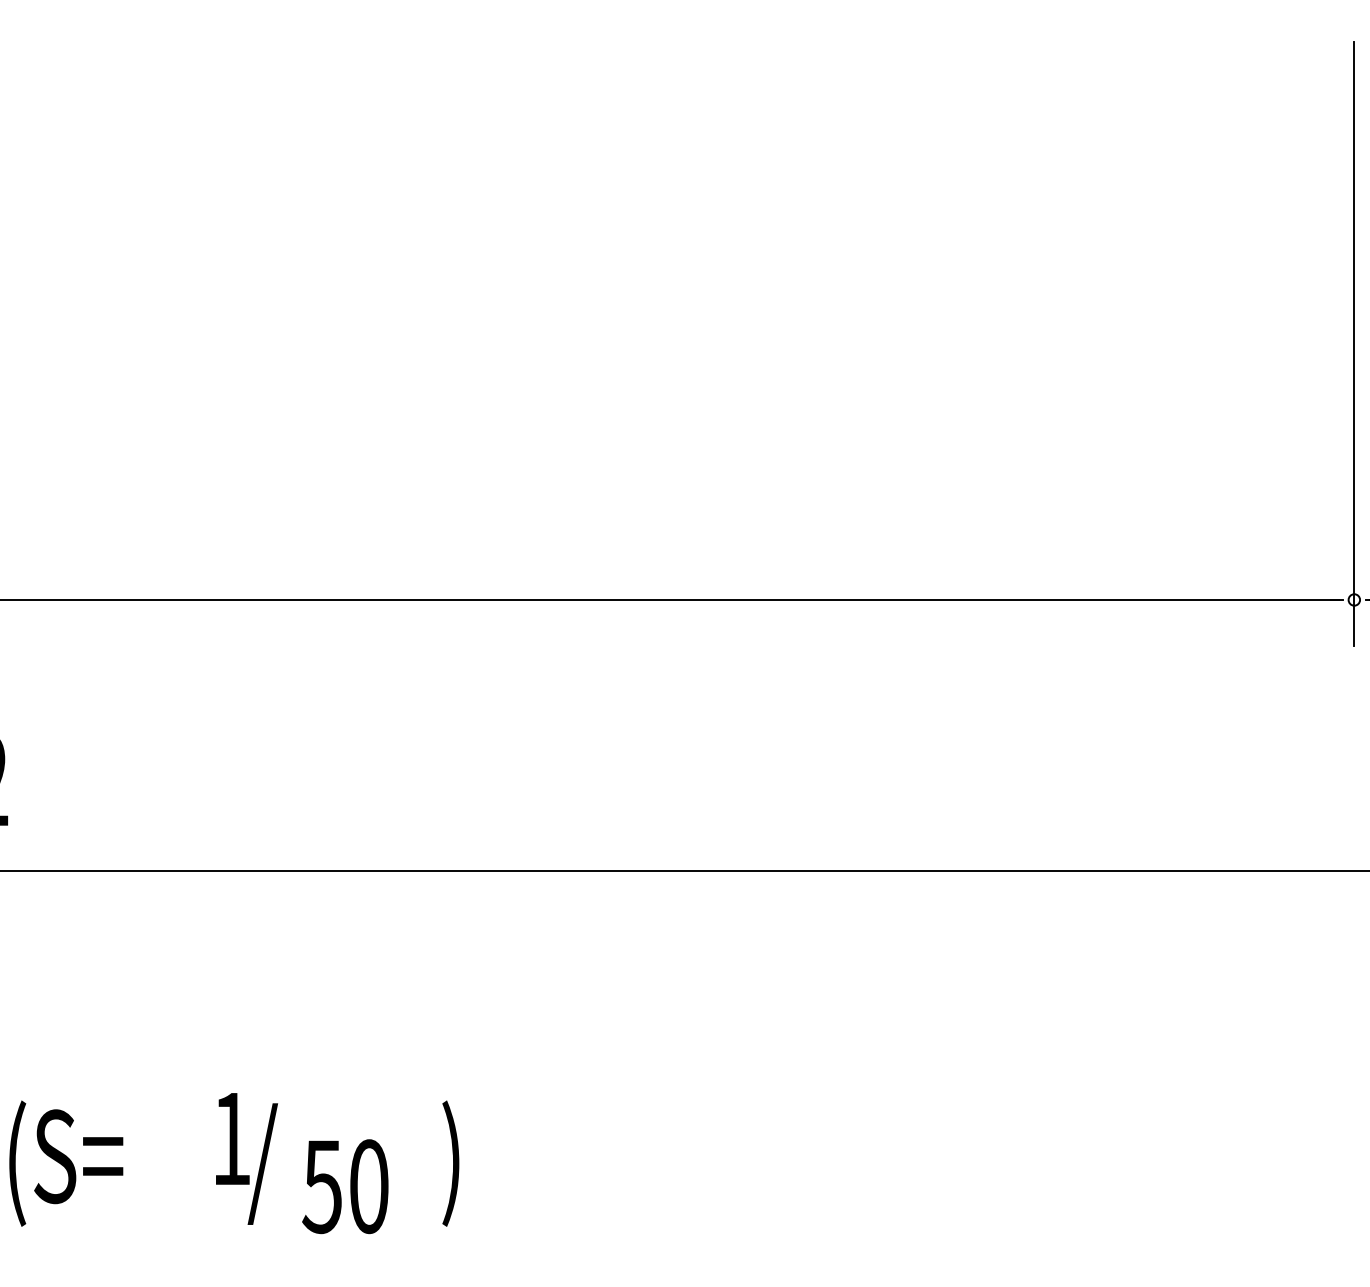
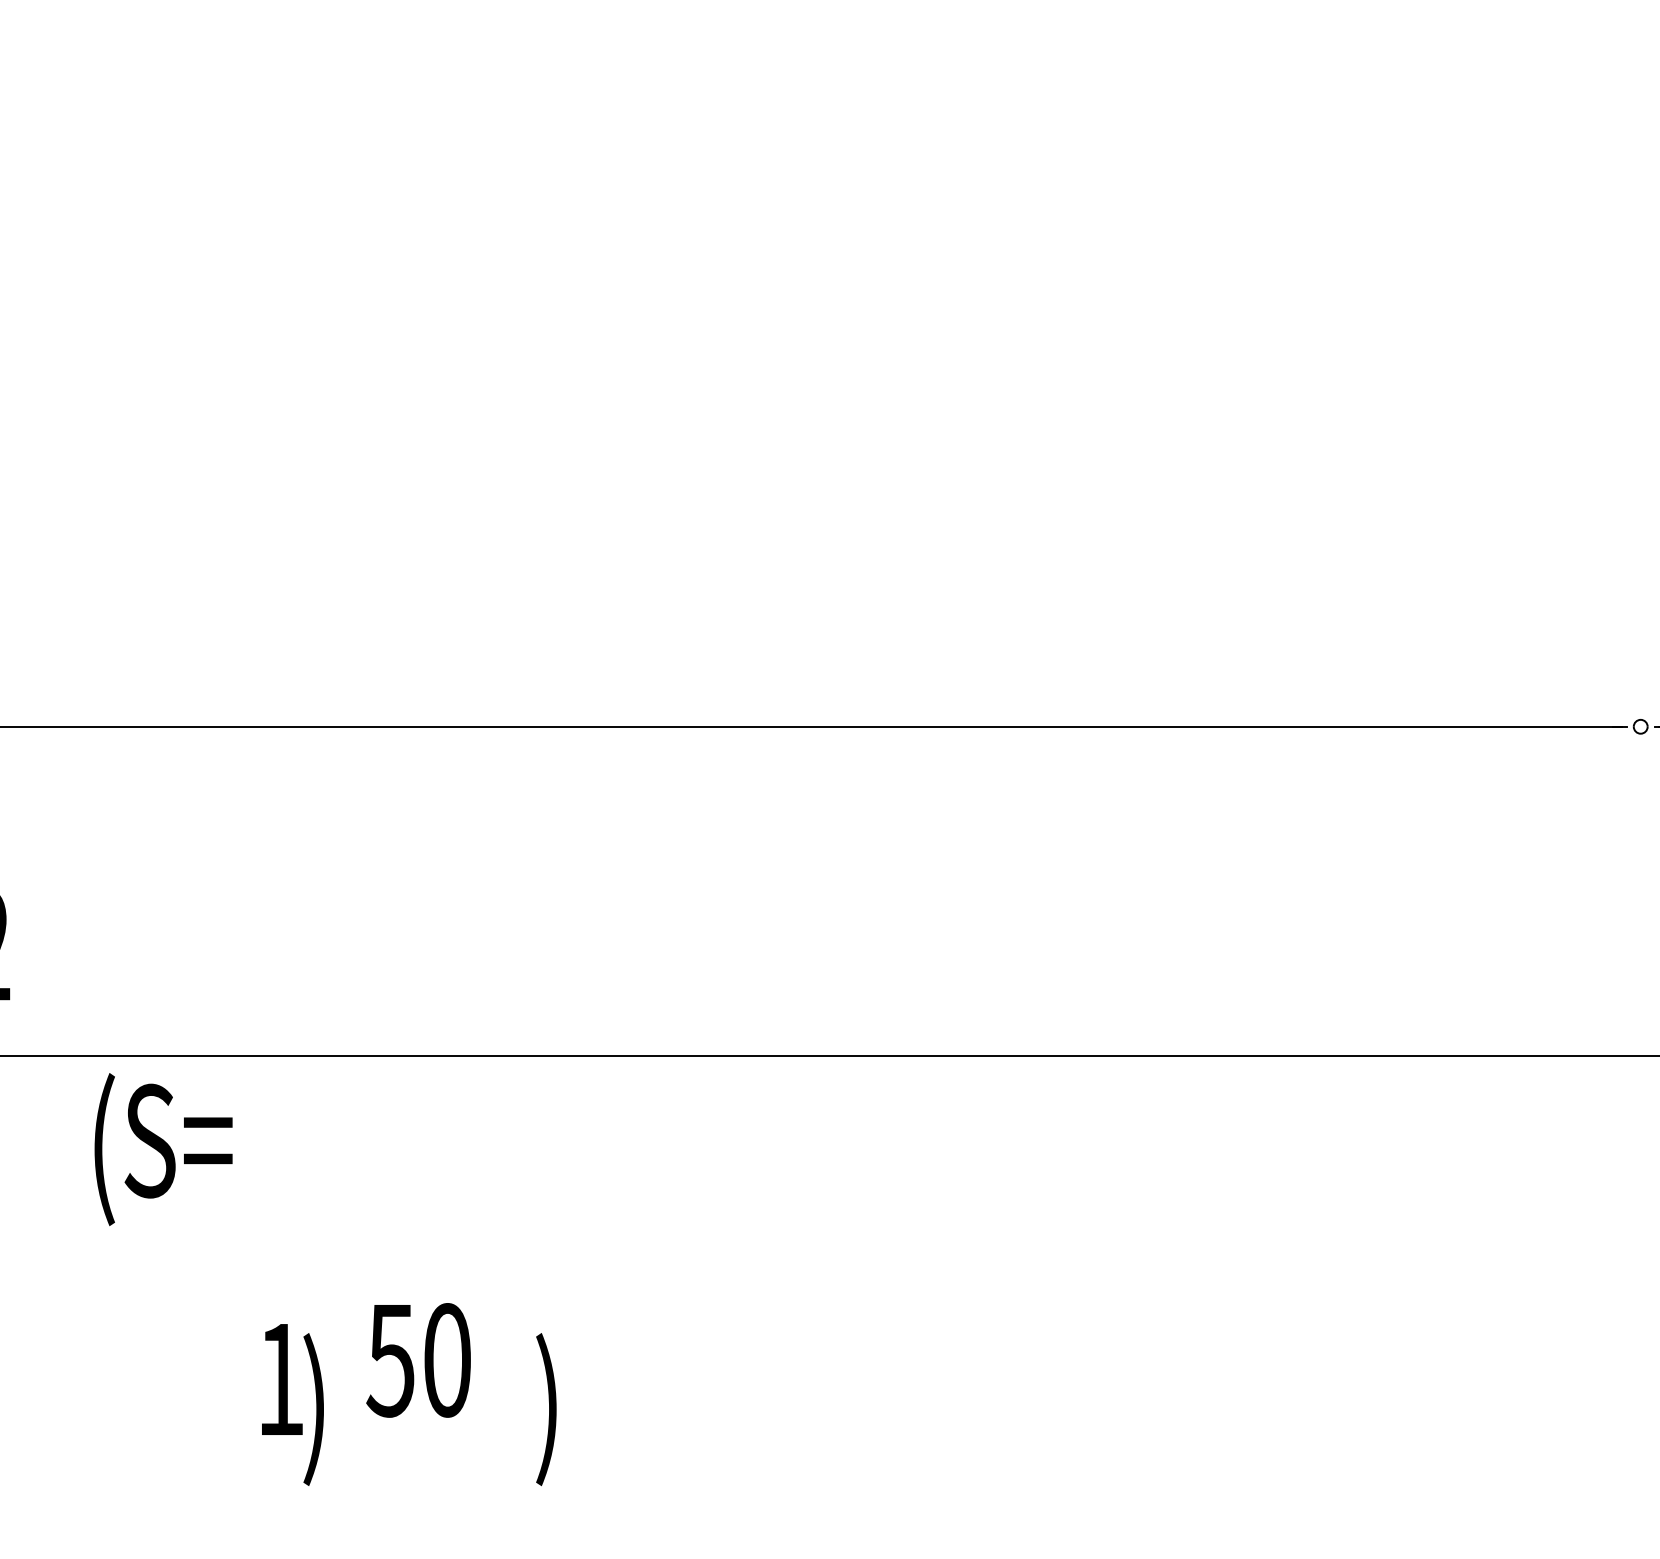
line: (1354, 343) -> (1640, 416), removed
text: (66, 1163) -> (163, 1149), moved
text: (262, 1163) -> (318, 1409), / -> )
text: (345, 1186) -> (418, 1360), moved

